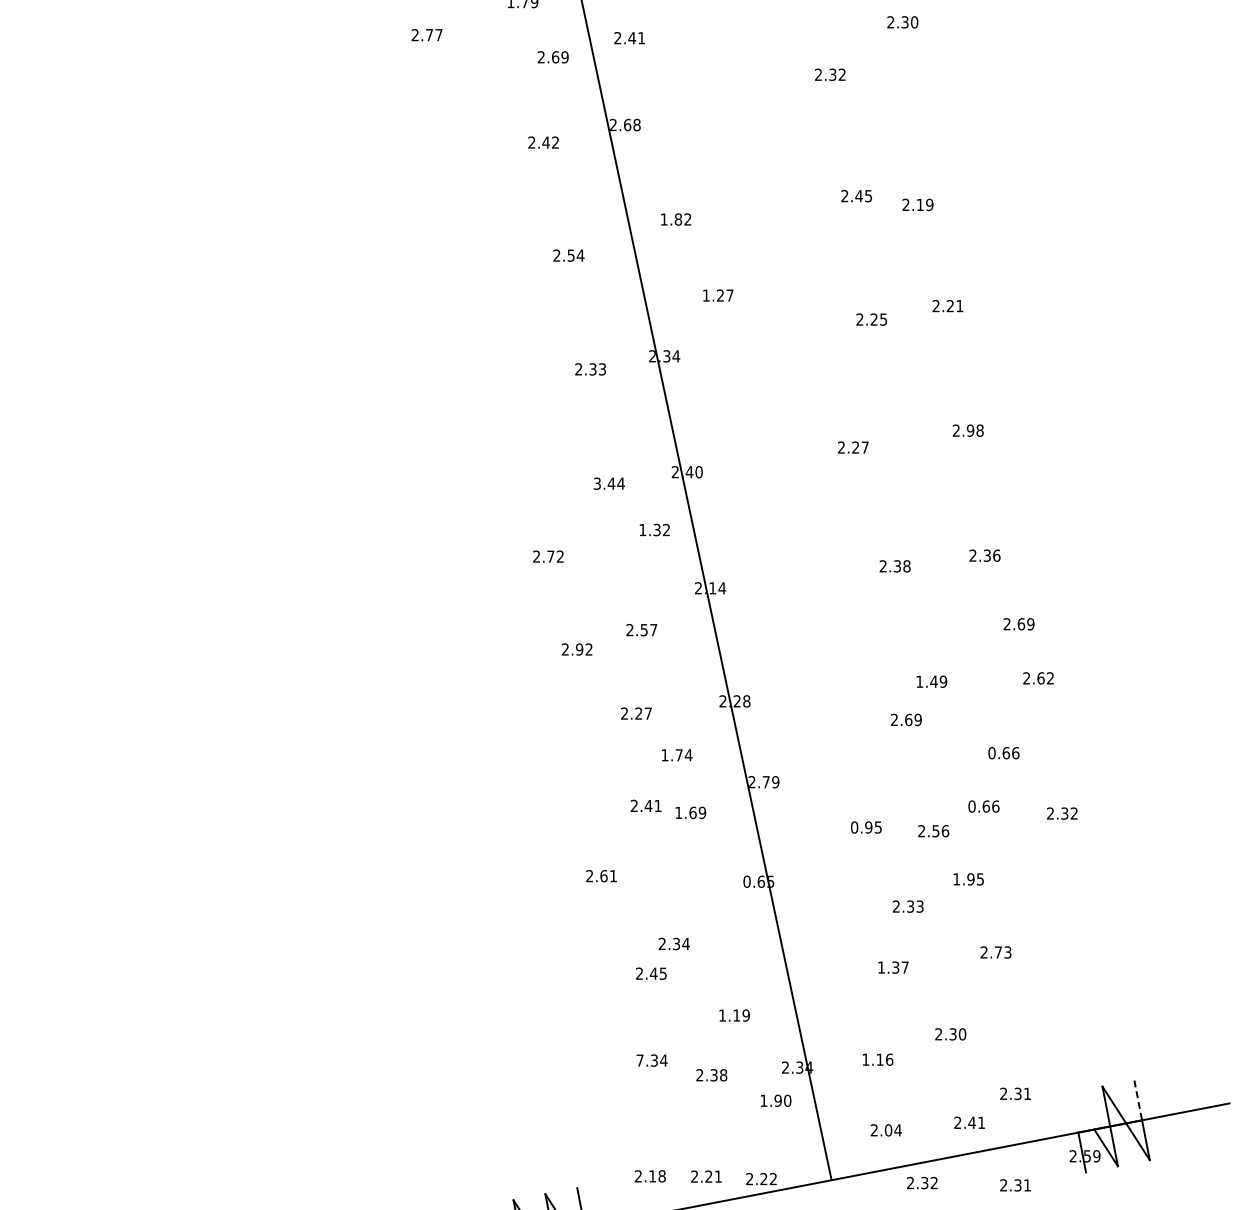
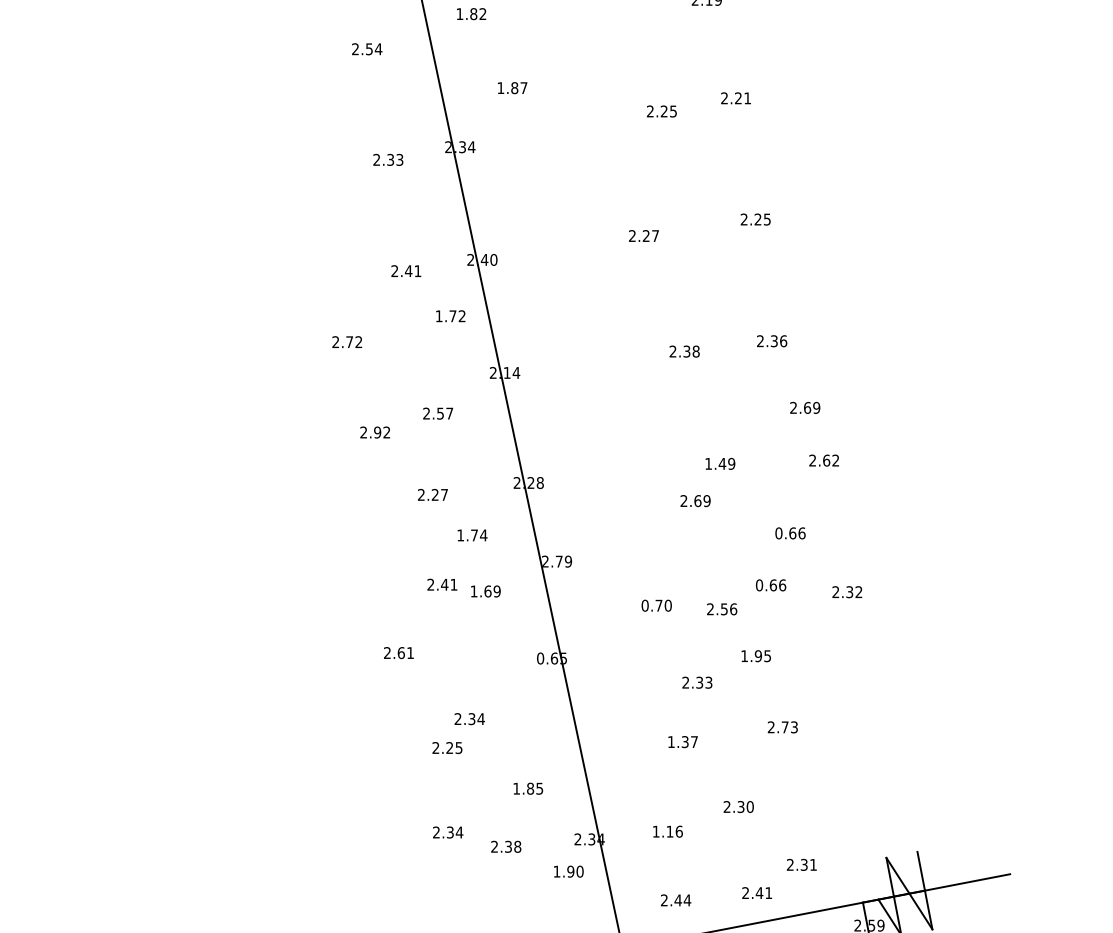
text: (720, 295) -> (514, 88), 1.27 -> 1.87
text: (974, 430) -> (761, 219), 2.98 -> 2.25
text: (608, 483) -> (405, 270), 3.44 -> 2.41
text: (656, 529) -> (452, 315), 1.32 -> 1.72
text: (873, 827) -> (663, 605), 0.95 -> 0.70
text: (653, 973) -> (449, 747), 2.45 -> 2.25
text: (741, 1015) -> (535, 788), 1.19 -> 1.85
text: (639, 1060) -> (435, 832), 7.34 -> 2.34
line: (1138, 1100) -> (921, 871), dashed -> solid
text: (888, 1130) -> (678, 900), 2.04 -> 2.44

